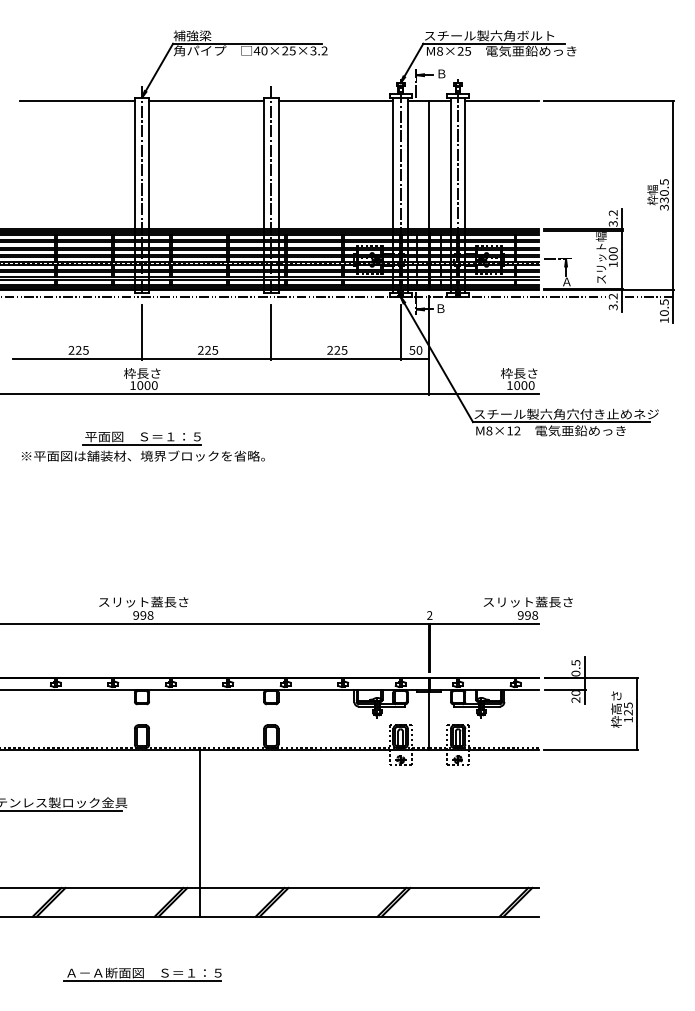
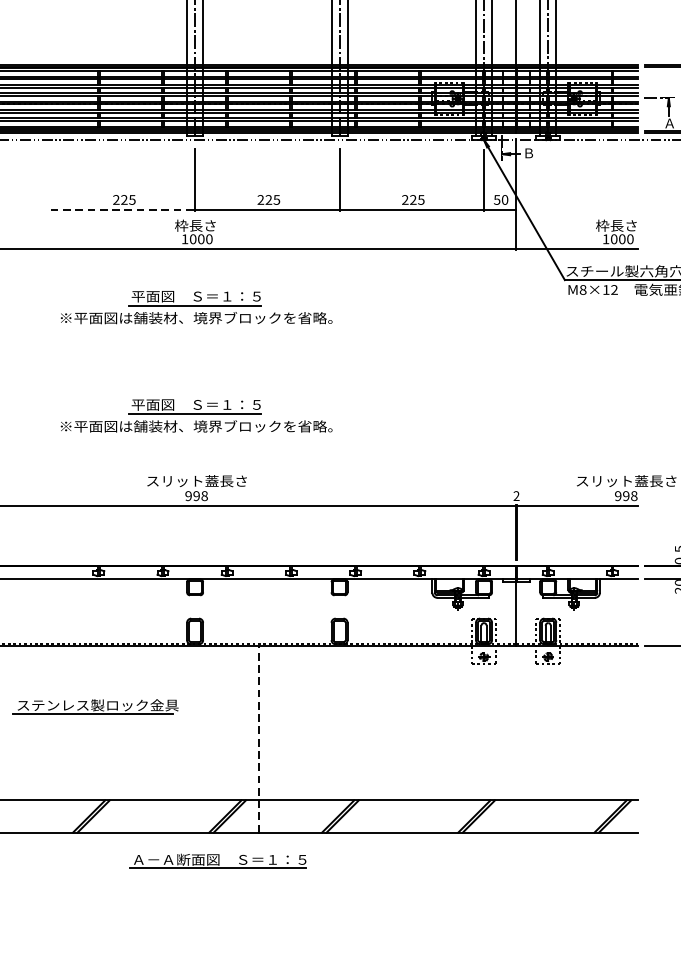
line: (77, 359) -> (123, 210), solid -> dashed
part: (142, 543) -> (195, 415), added
line: (199, 832) -> (259, 738), solid -> dashed
part: (142, 974) -> (217, 861), moved

